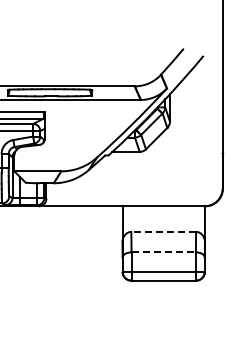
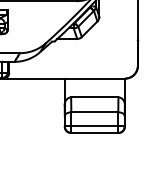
line: (163, 231) -> (94, 97), dashed -> solid
line: (164, 252) -> (95, 112), dashed -> solid

